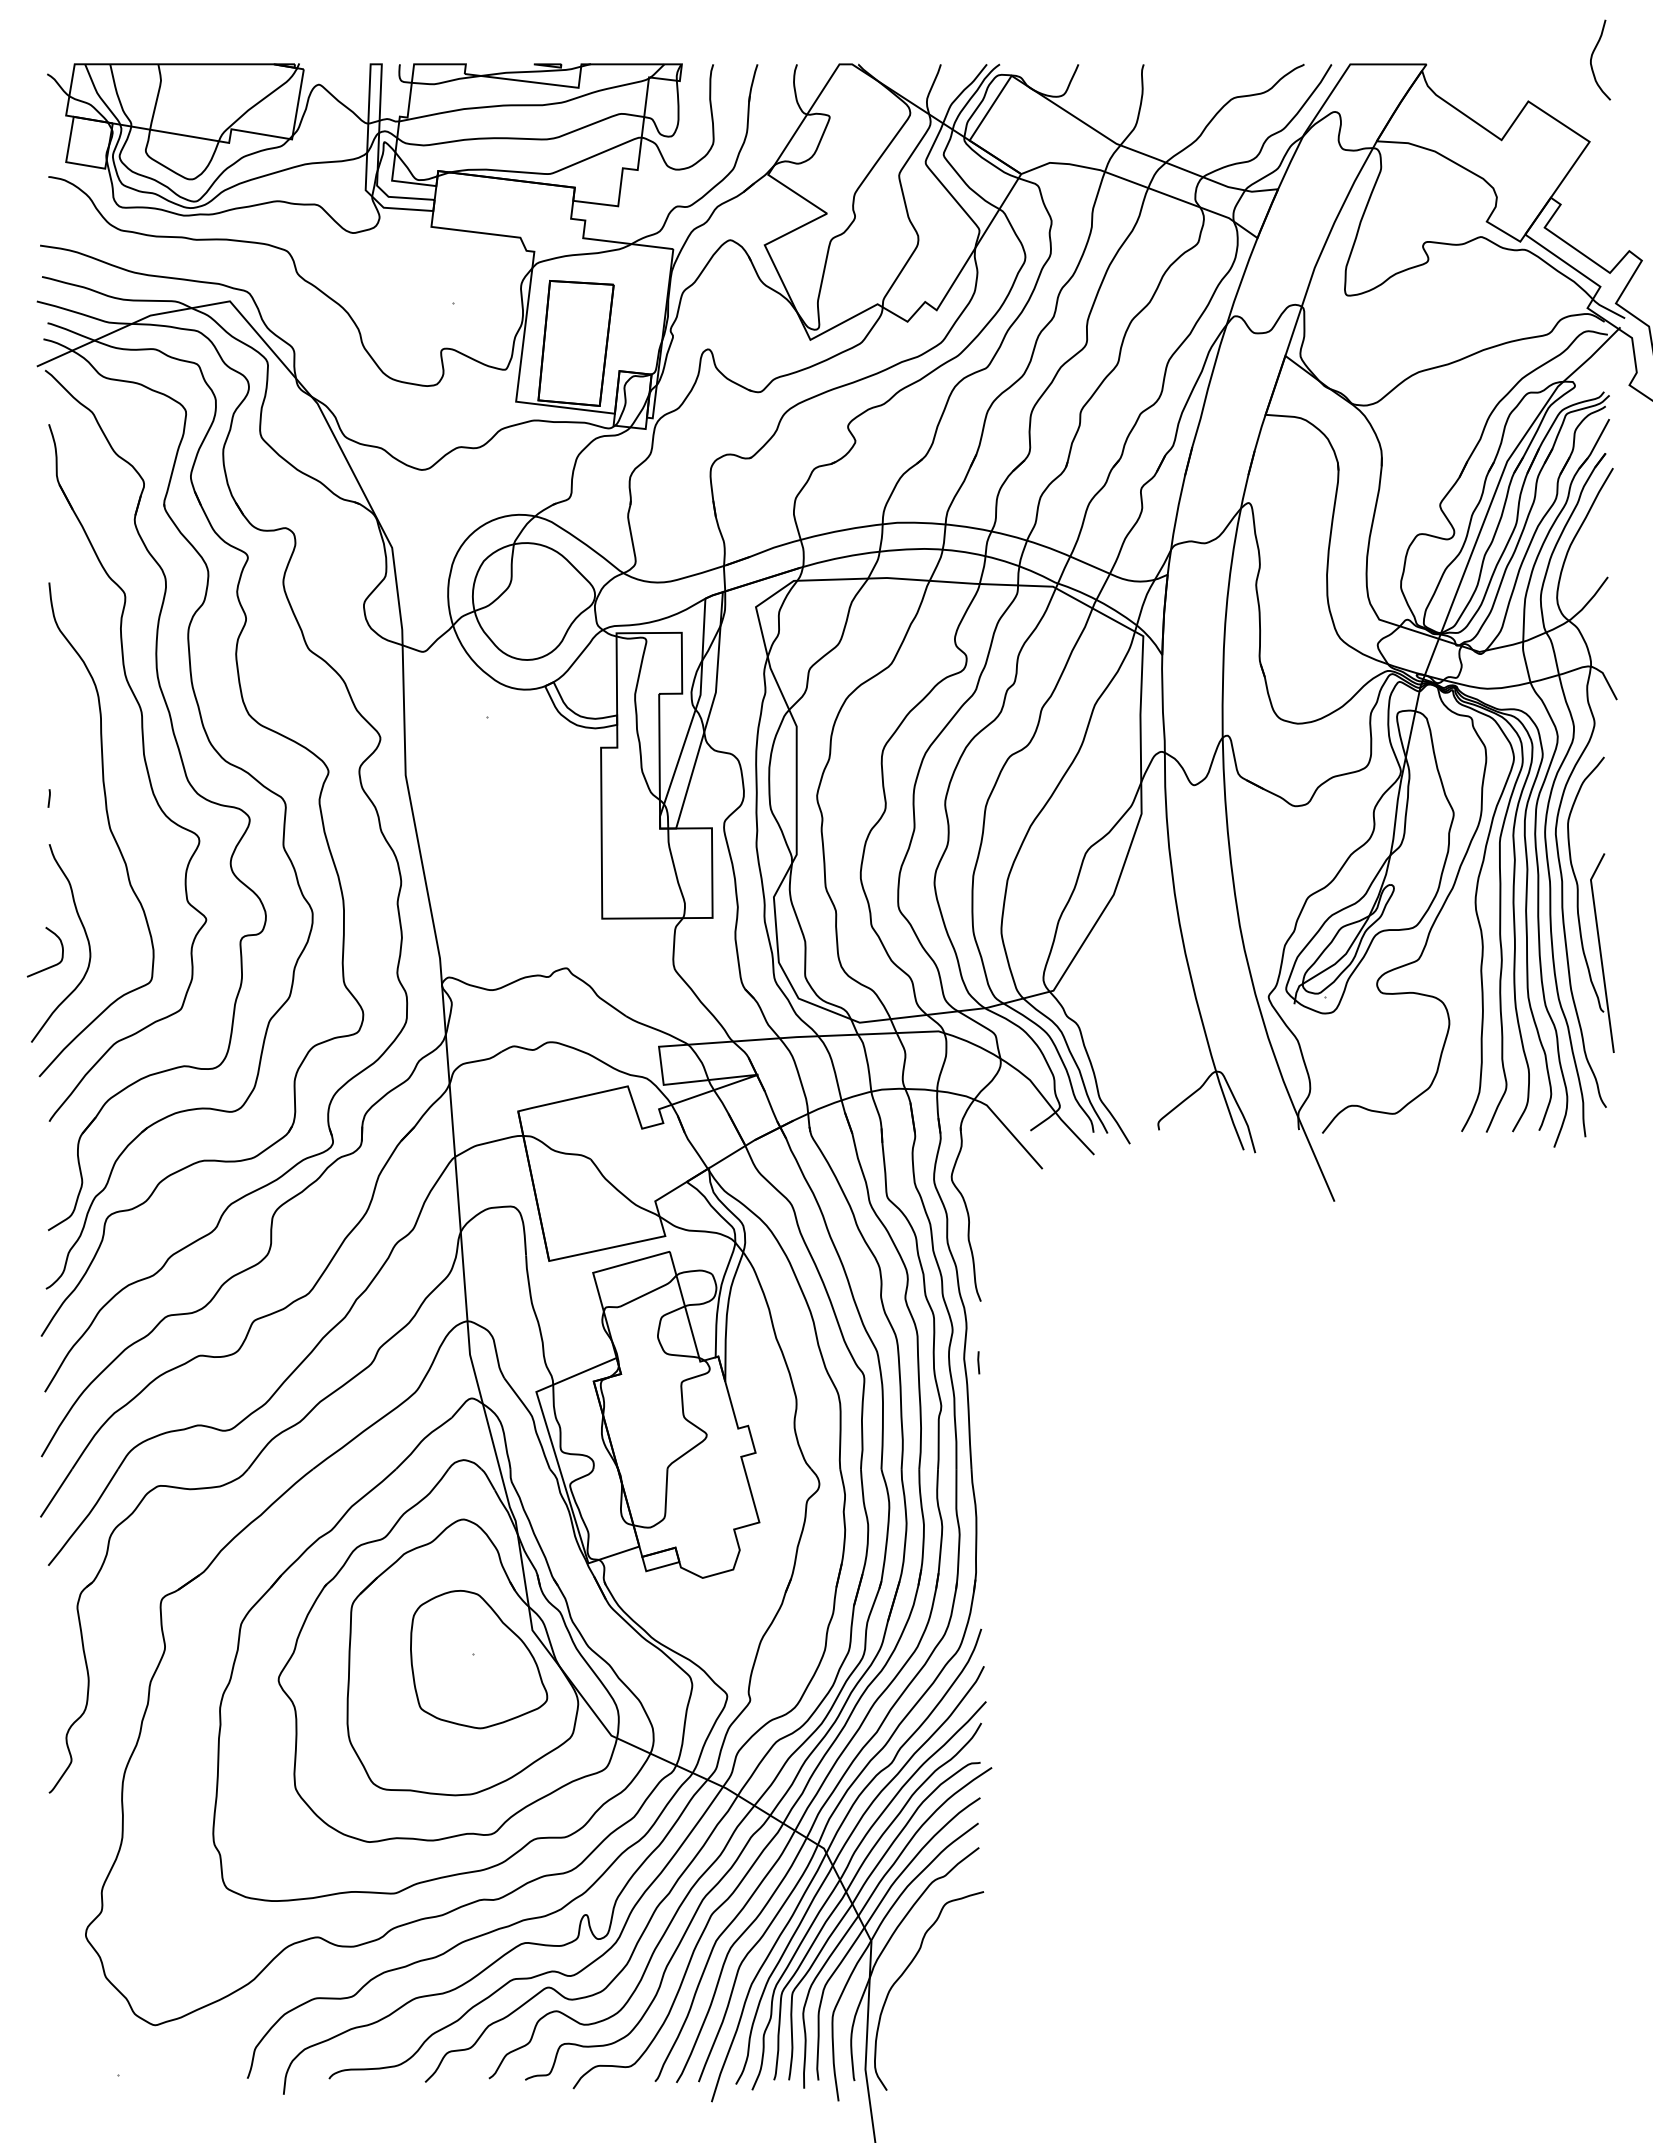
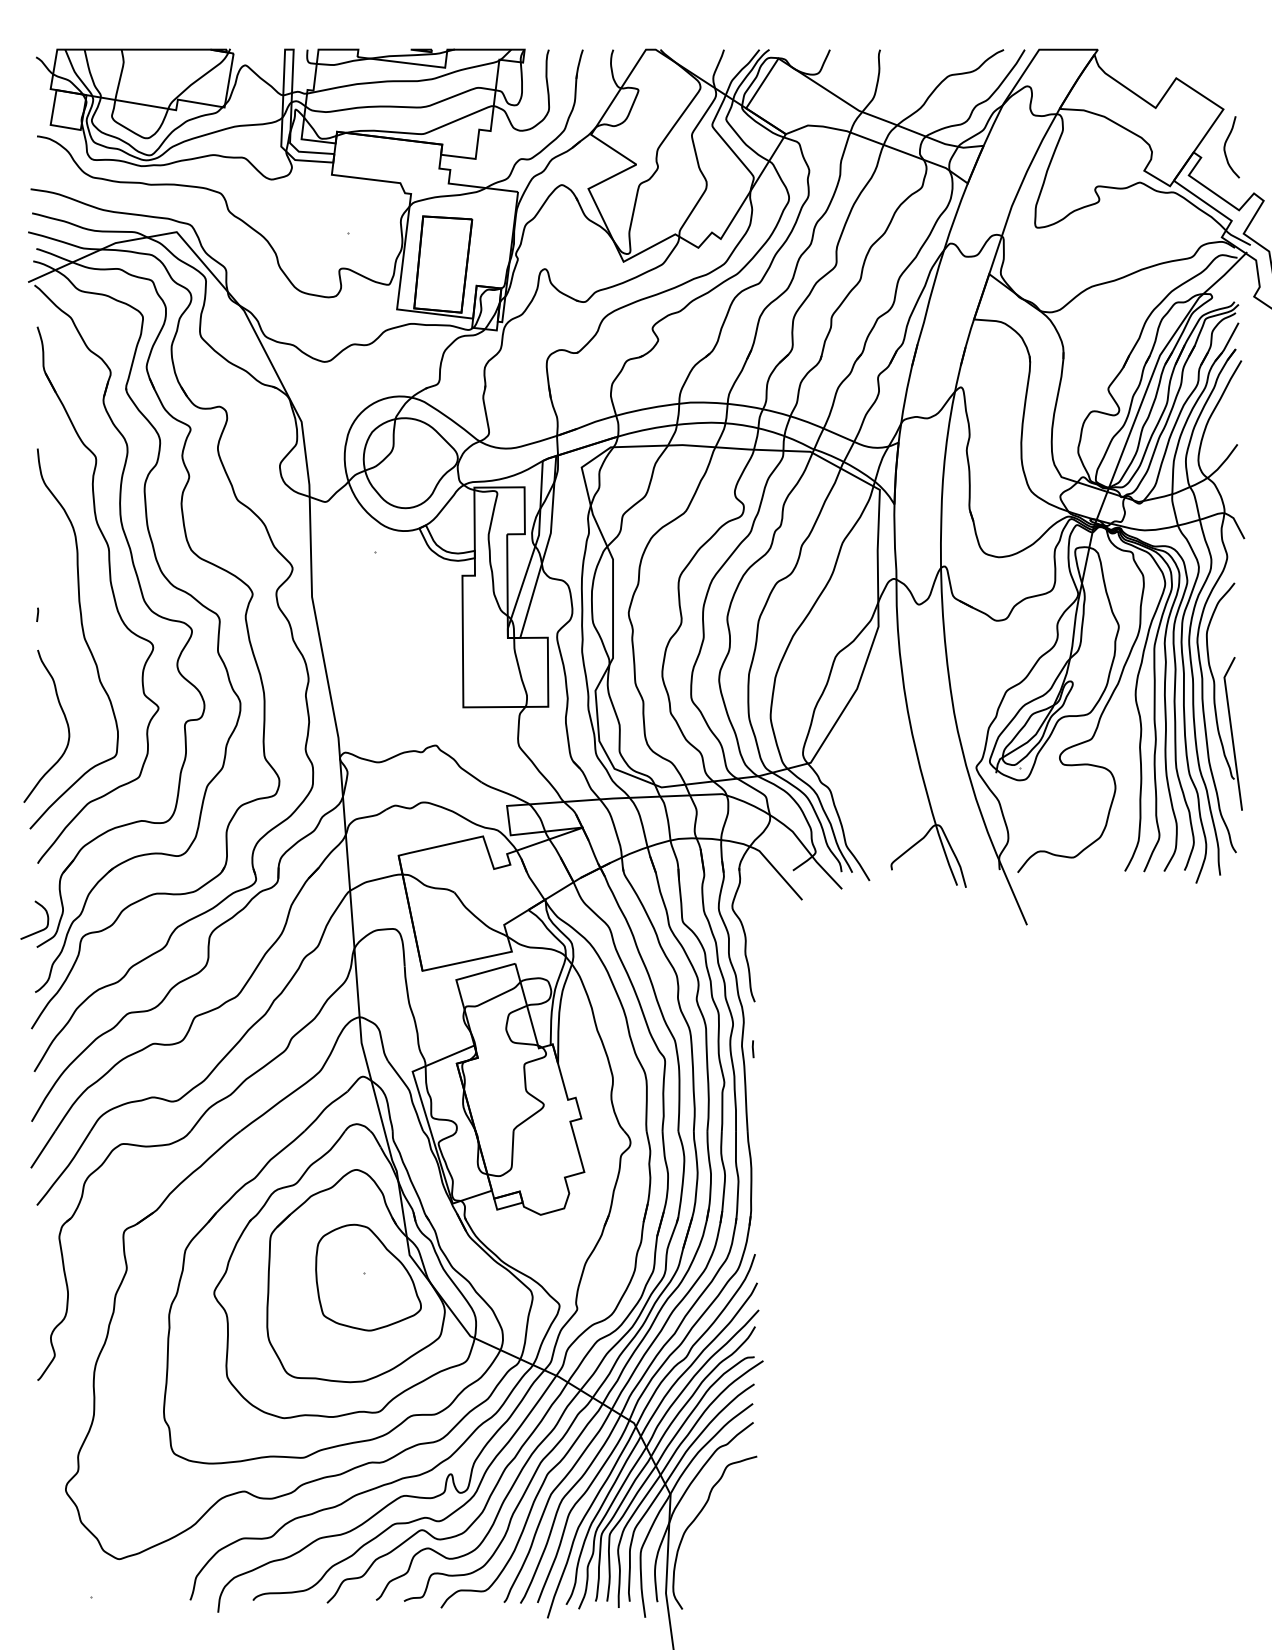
curve: (1592, 58) -> (1225, 146), moved
curve: (51, 965) -> (39, 930), moved

